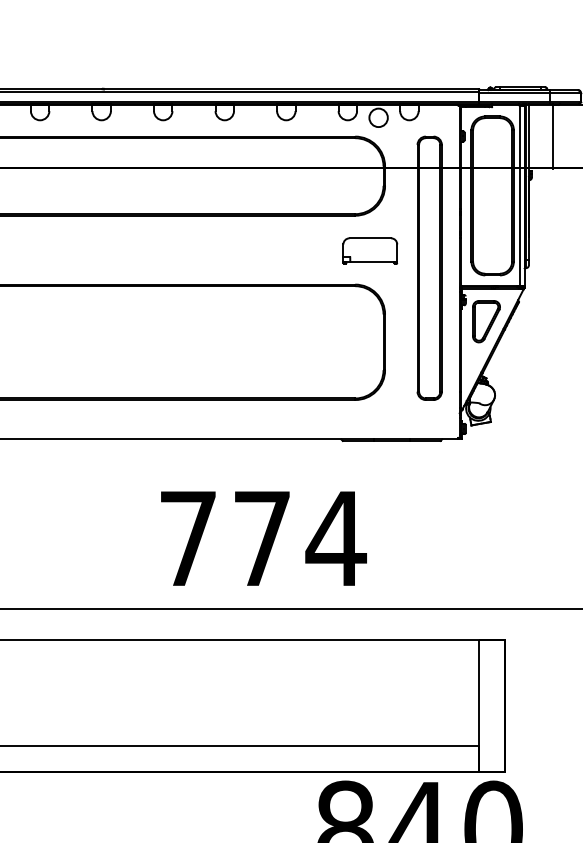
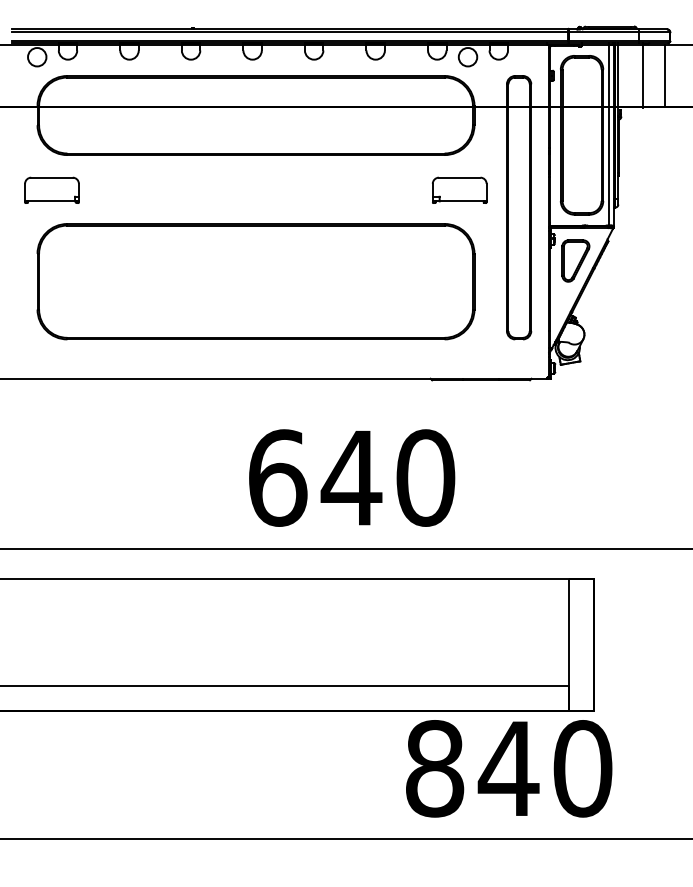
line: (575, 136) -> (664, 75), added
text: (263, 538) -> (352, 477), 774 -> 640

